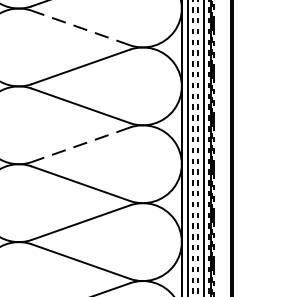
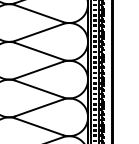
line: (79, 27) -> (38, 13), dashed -> solid
line: (79, 145) -> (38, 70), dashed -> solid

